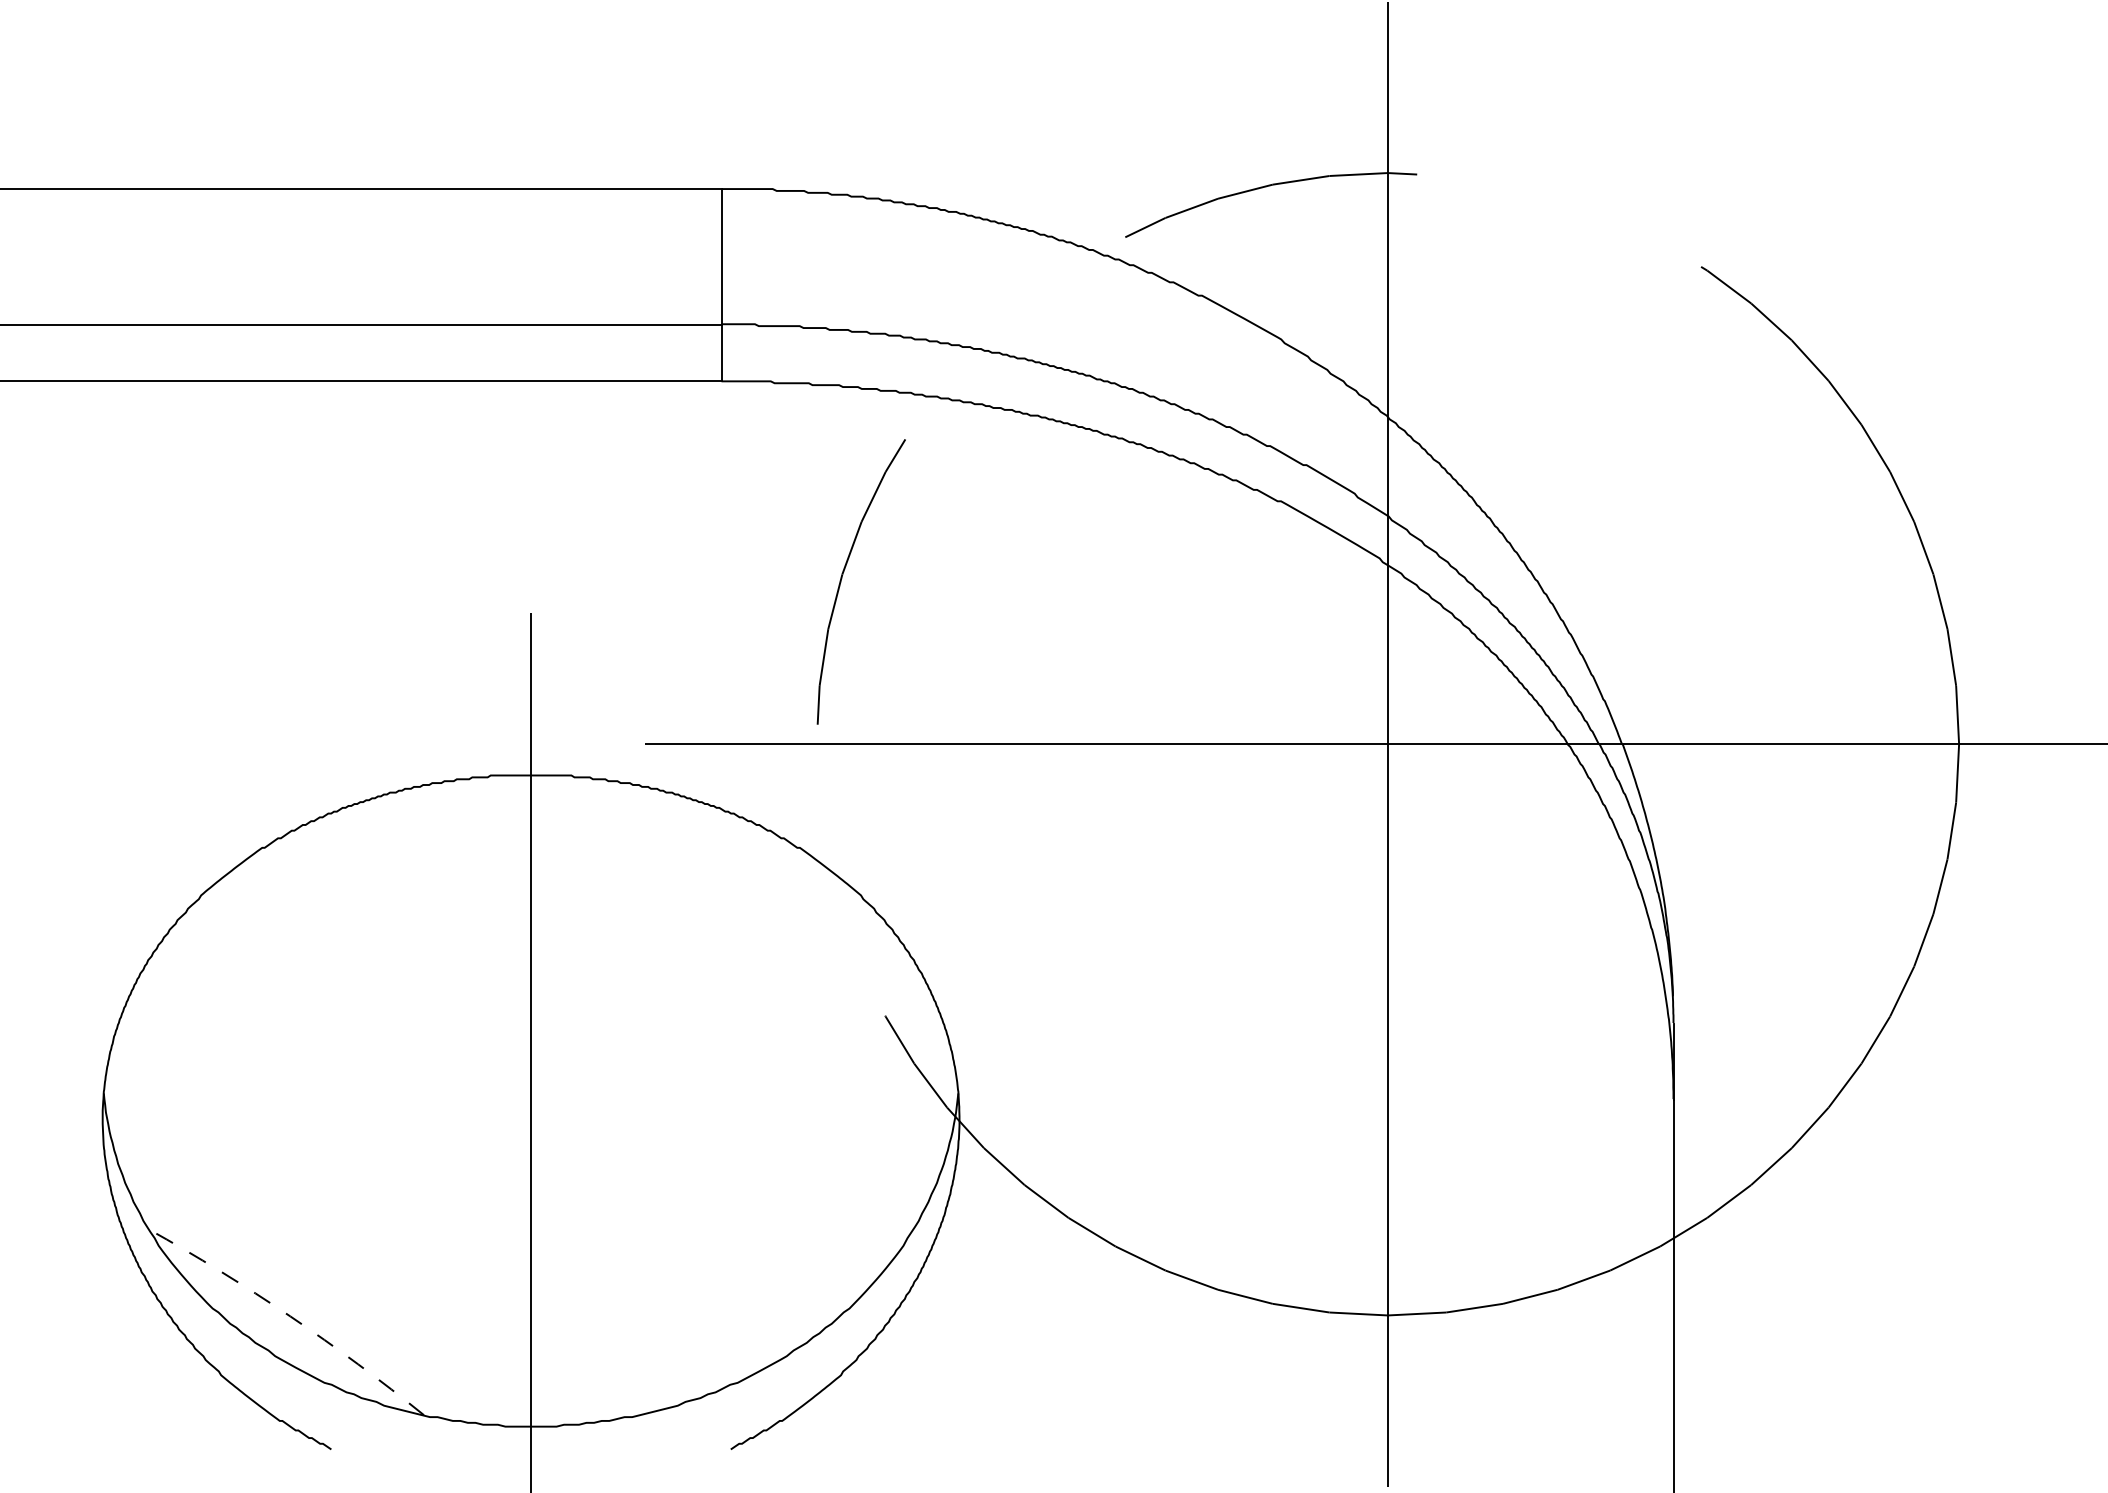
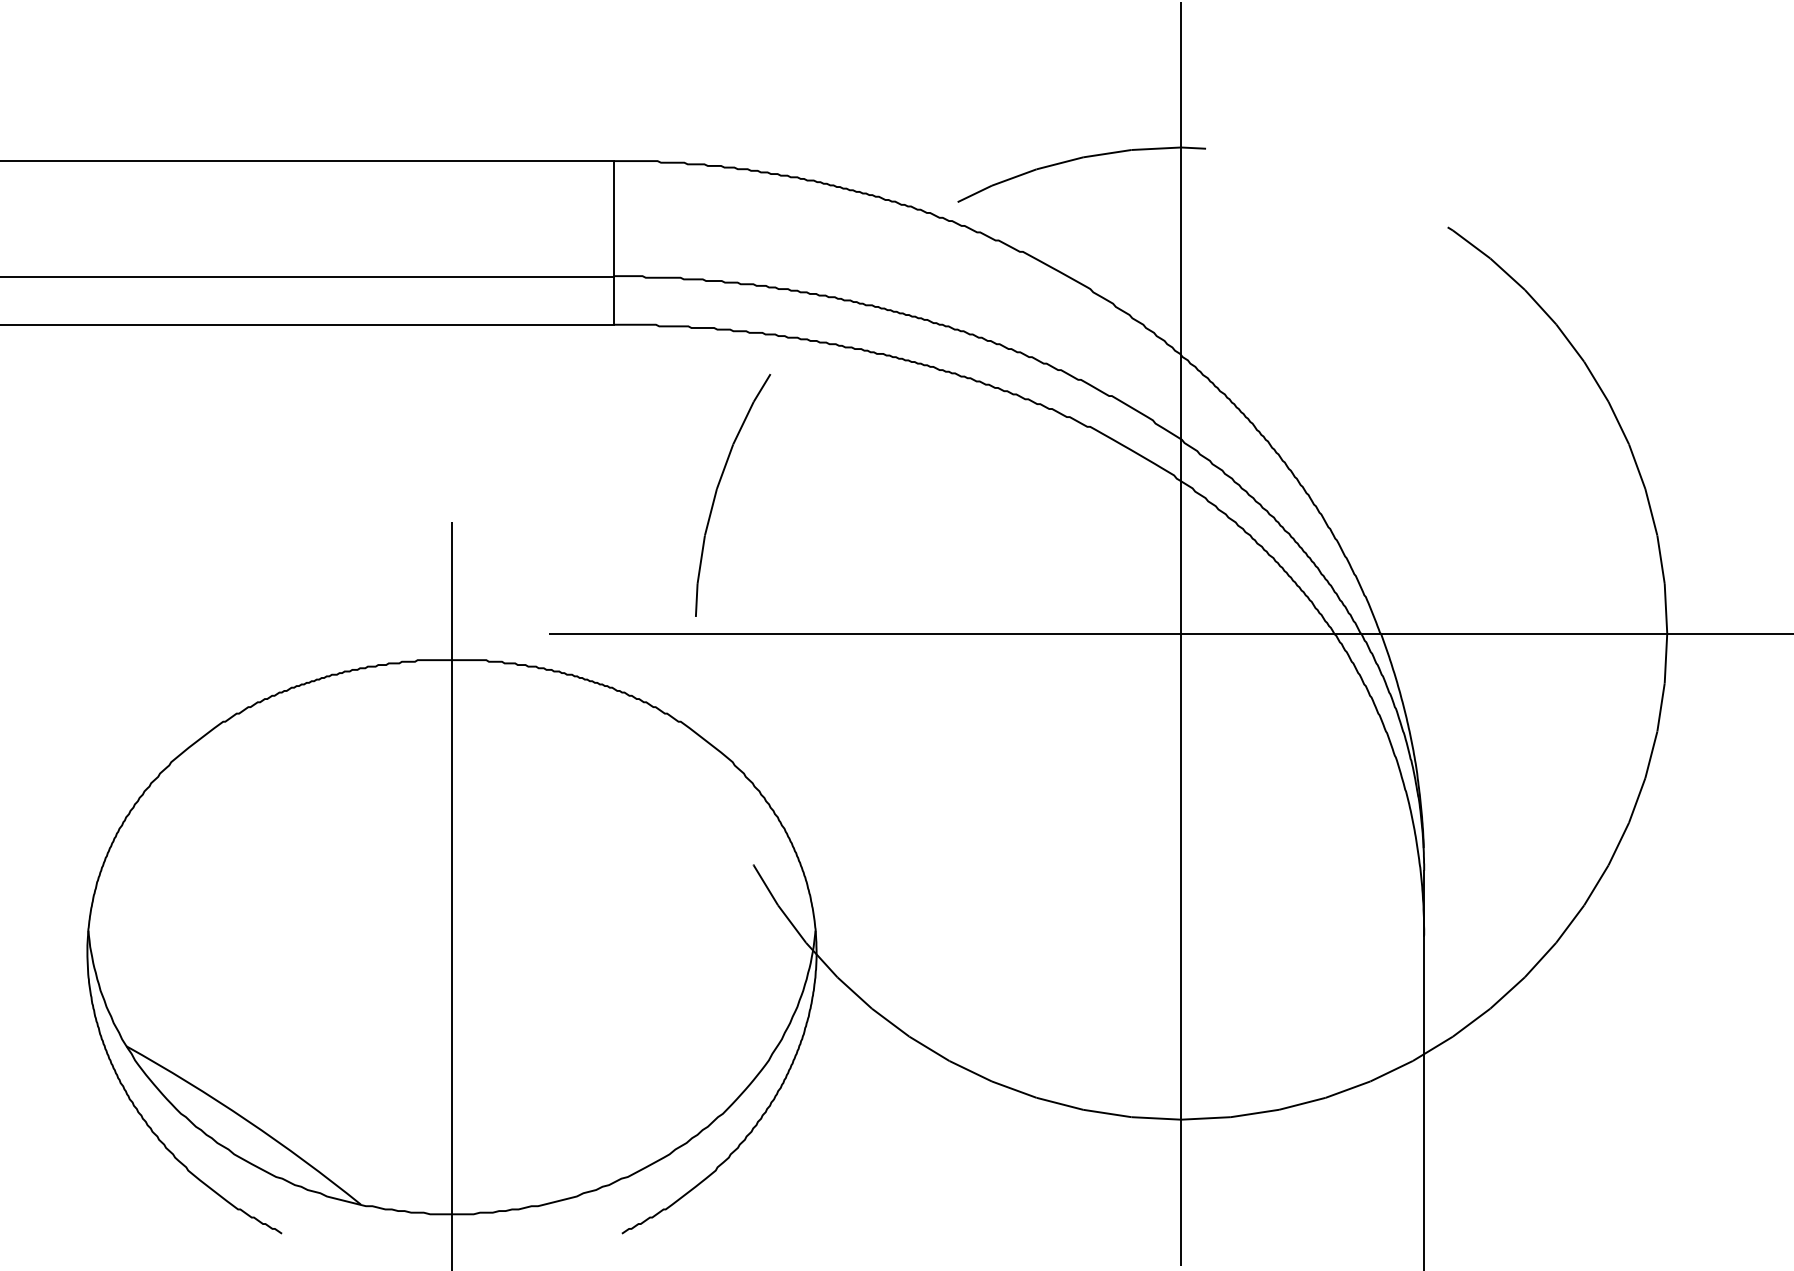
arc: (290, 1316) -> (247, 1120), dashed -> solid

